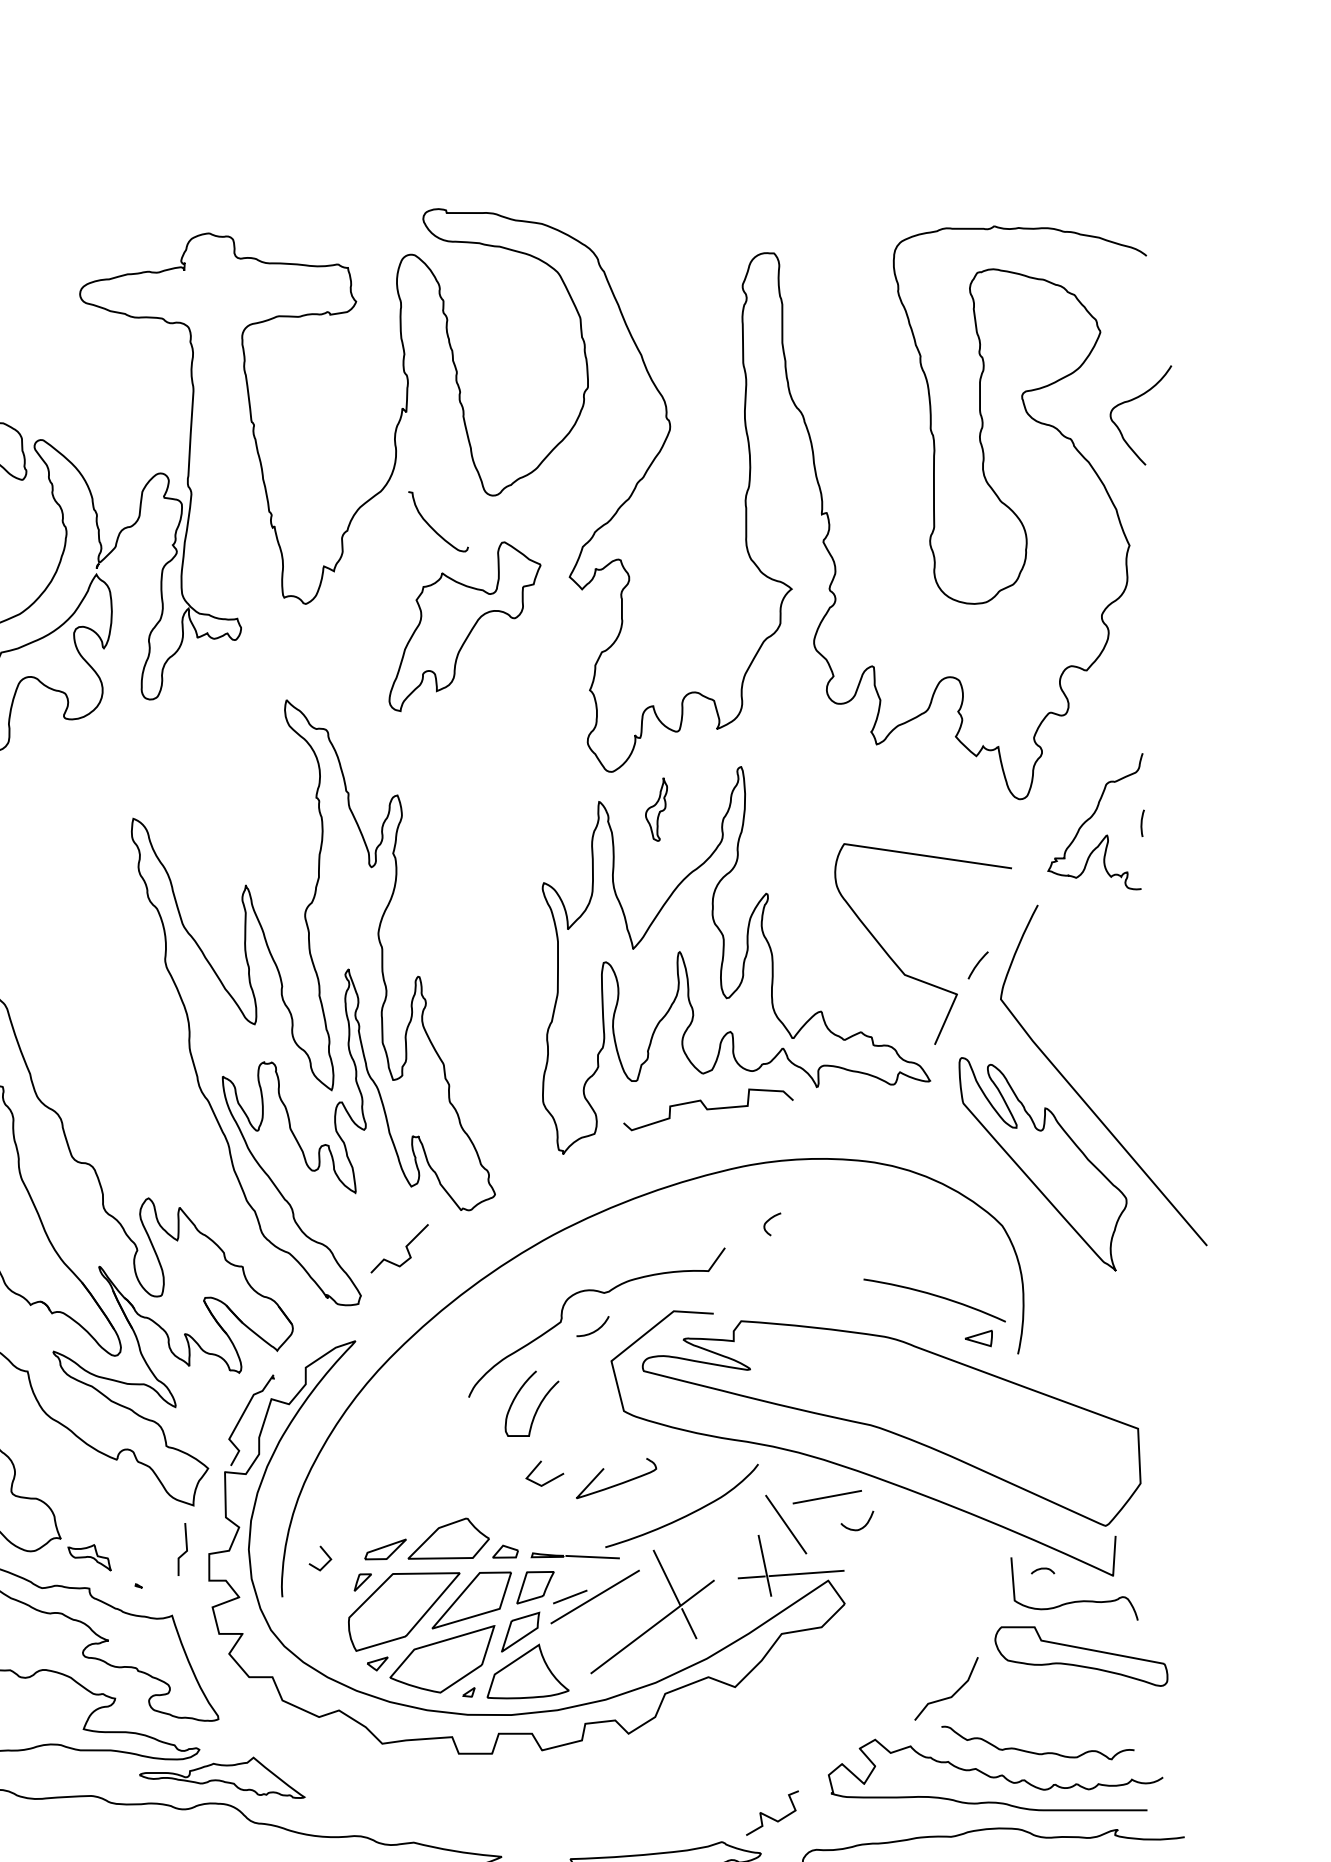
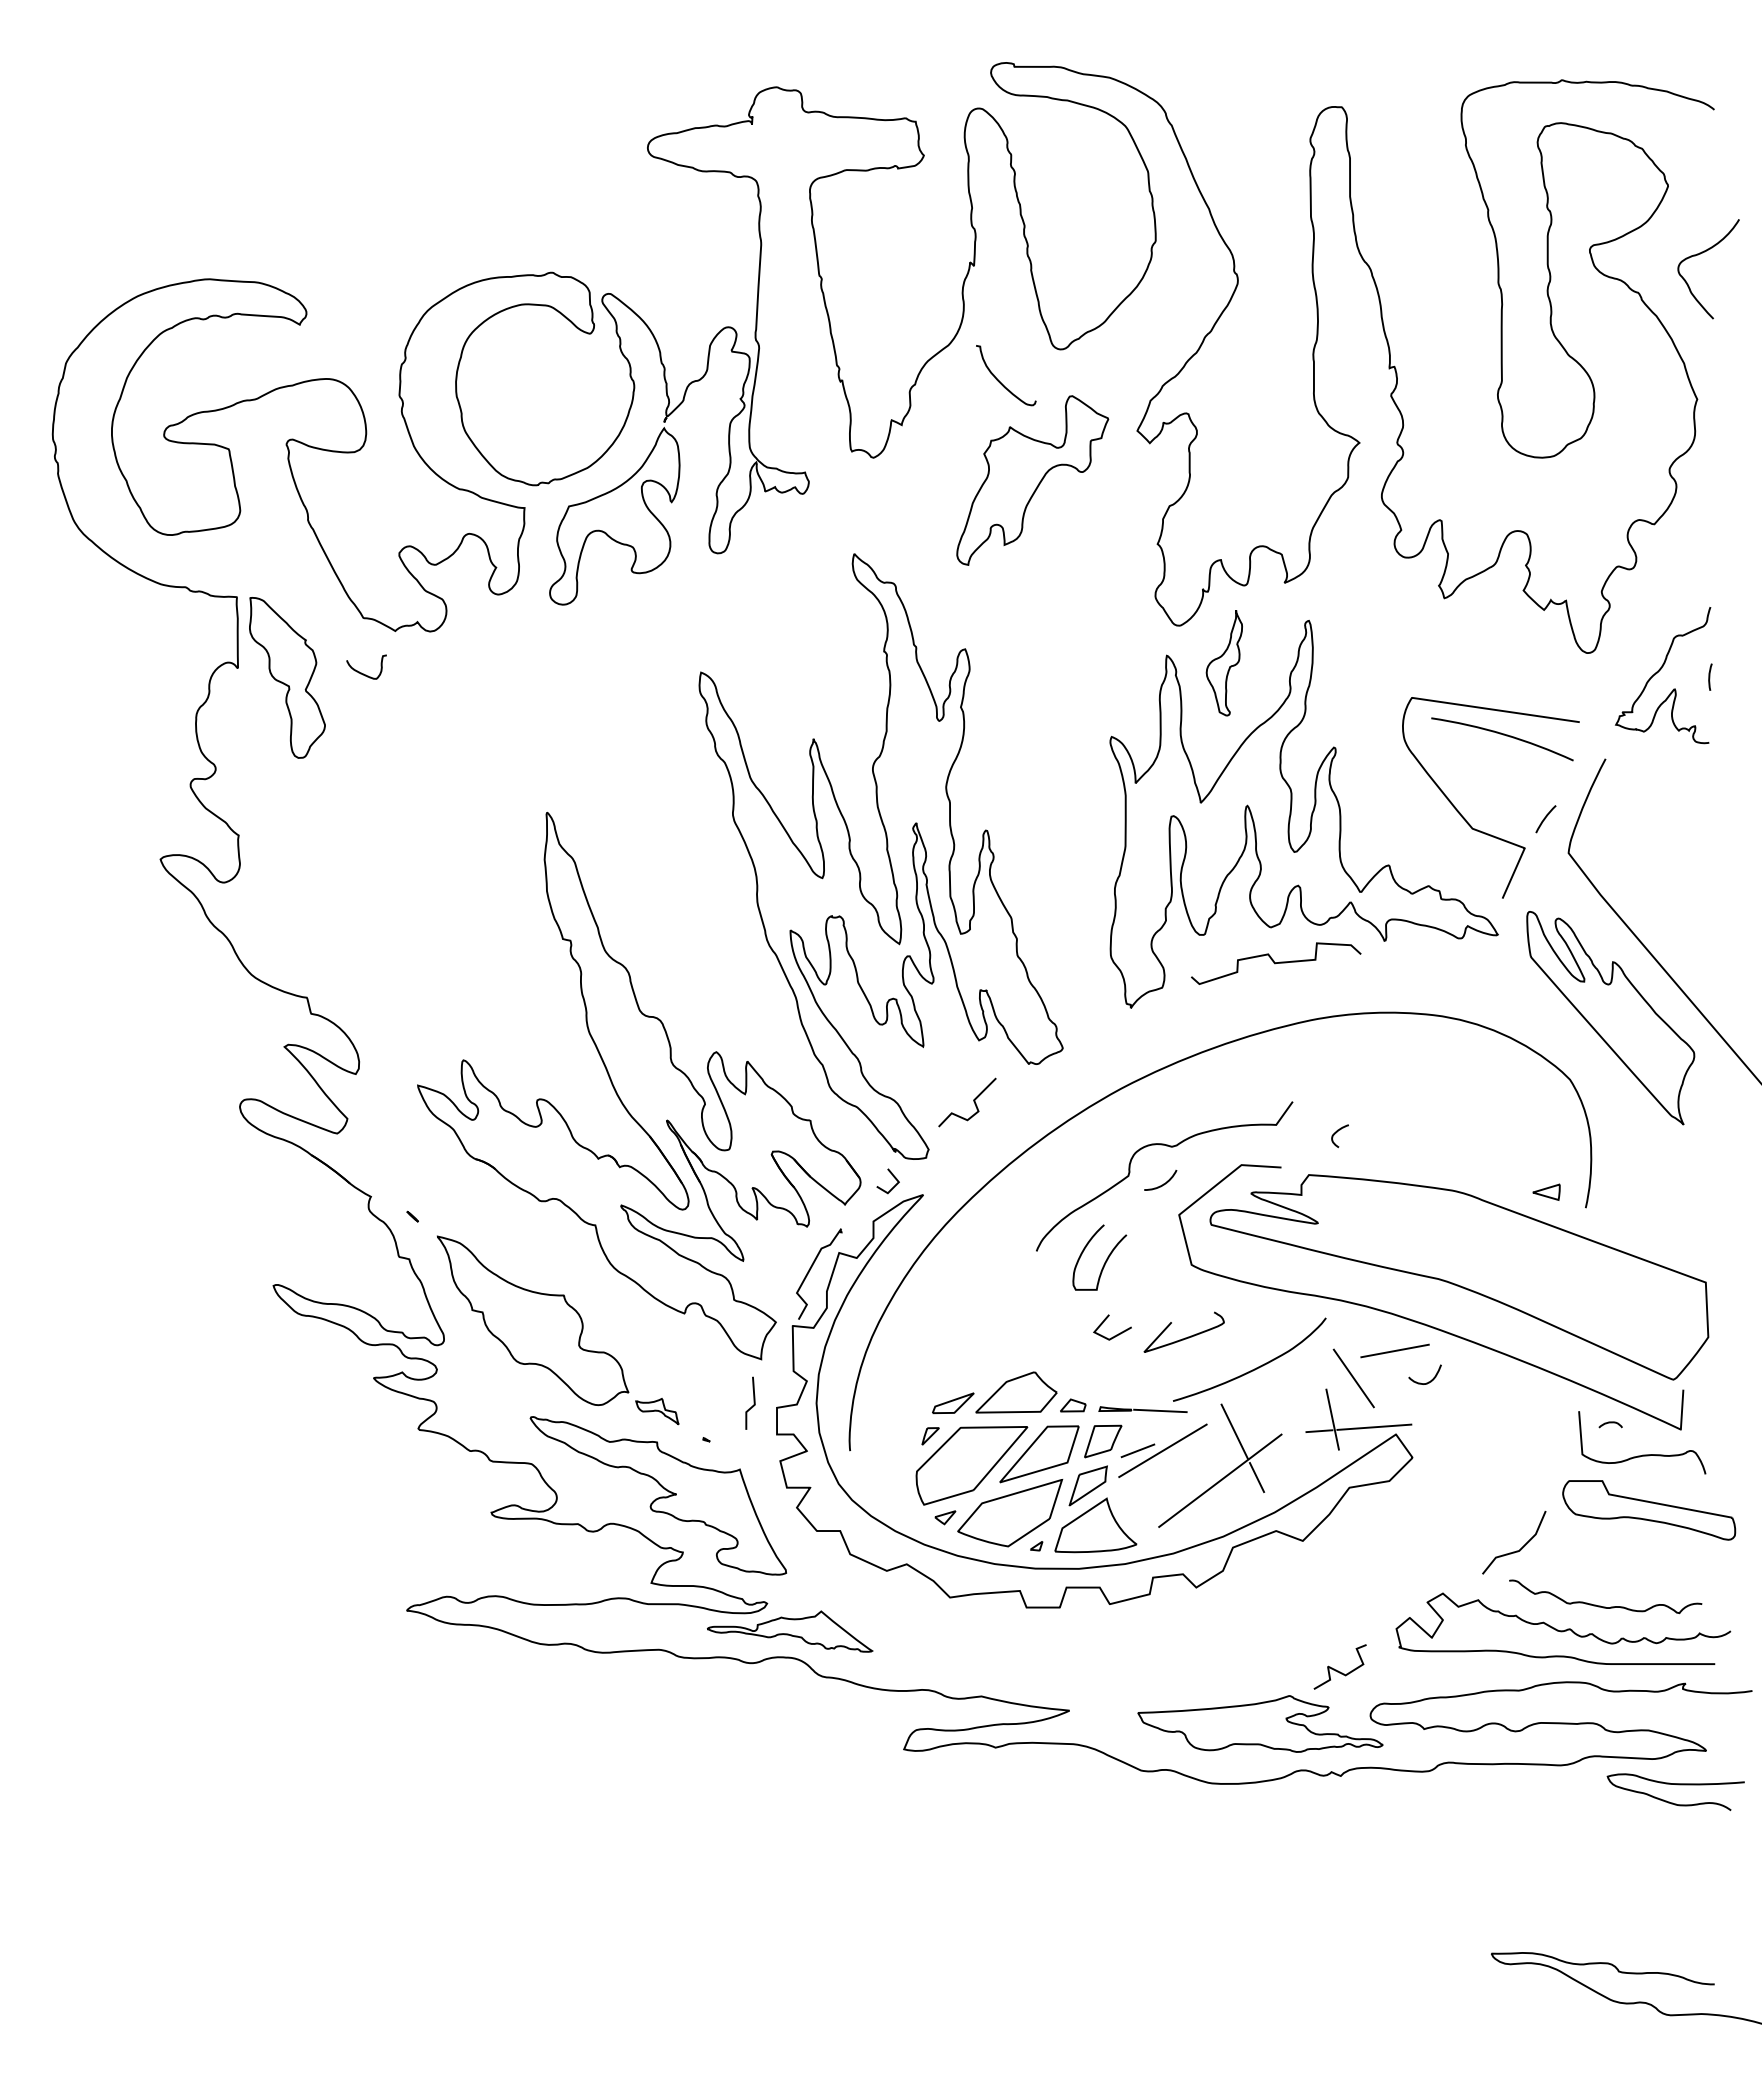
part: (655, 809) -> (1223, 663), size x1.67
curve: (768, 1221) -> (1336, 1133), moved
arc: (935, 1296) -> (1503, 735), moved
line: (324, 1553) -> (892, 1176), moved

